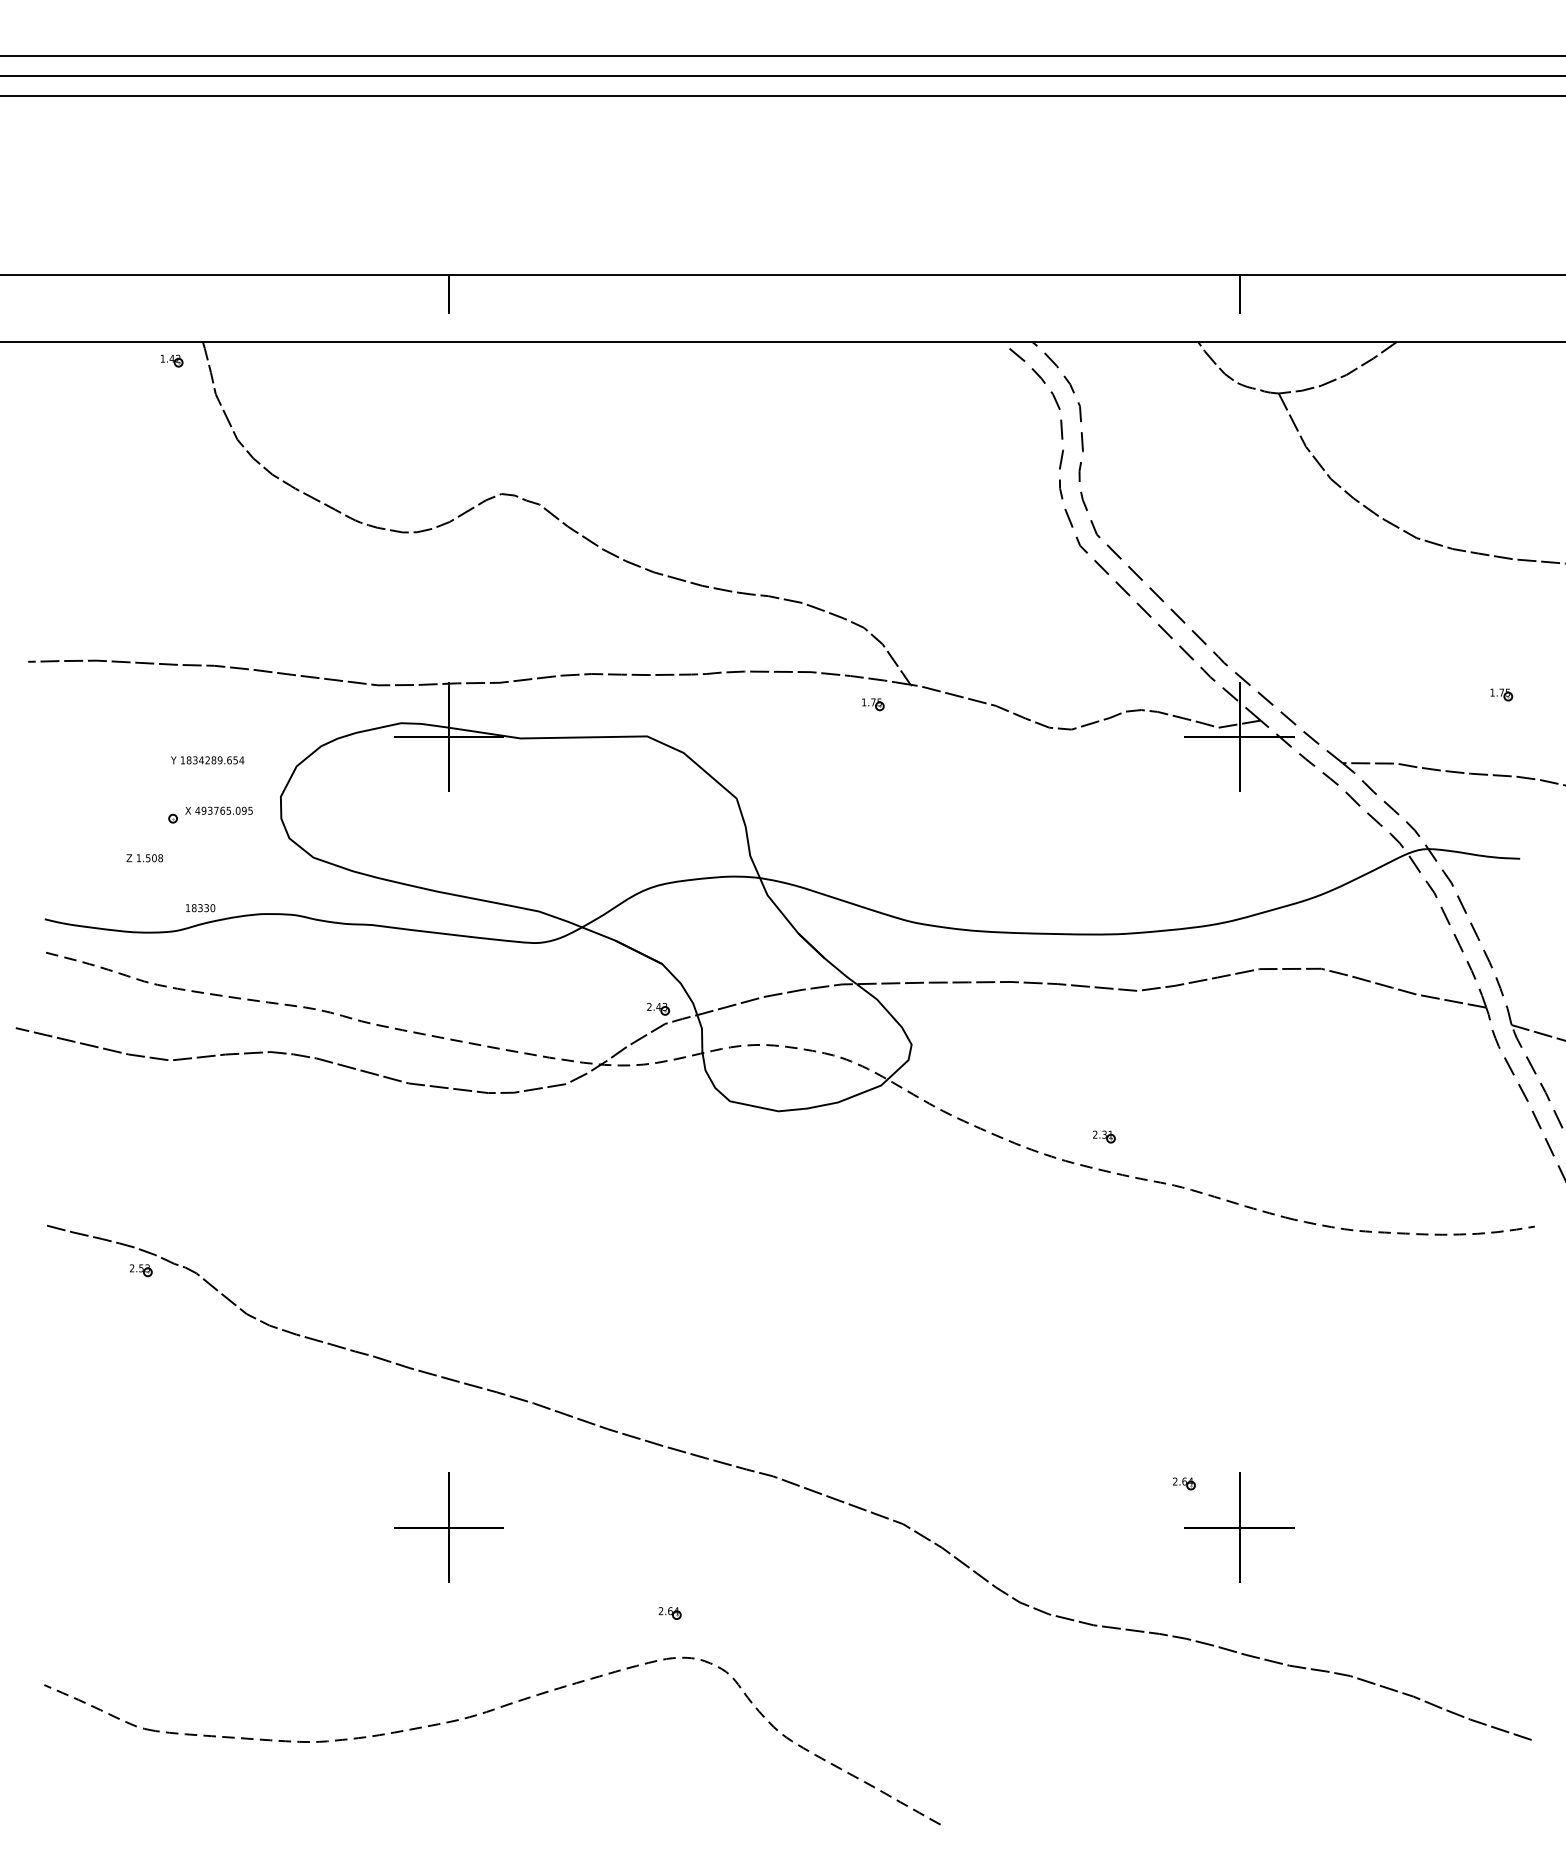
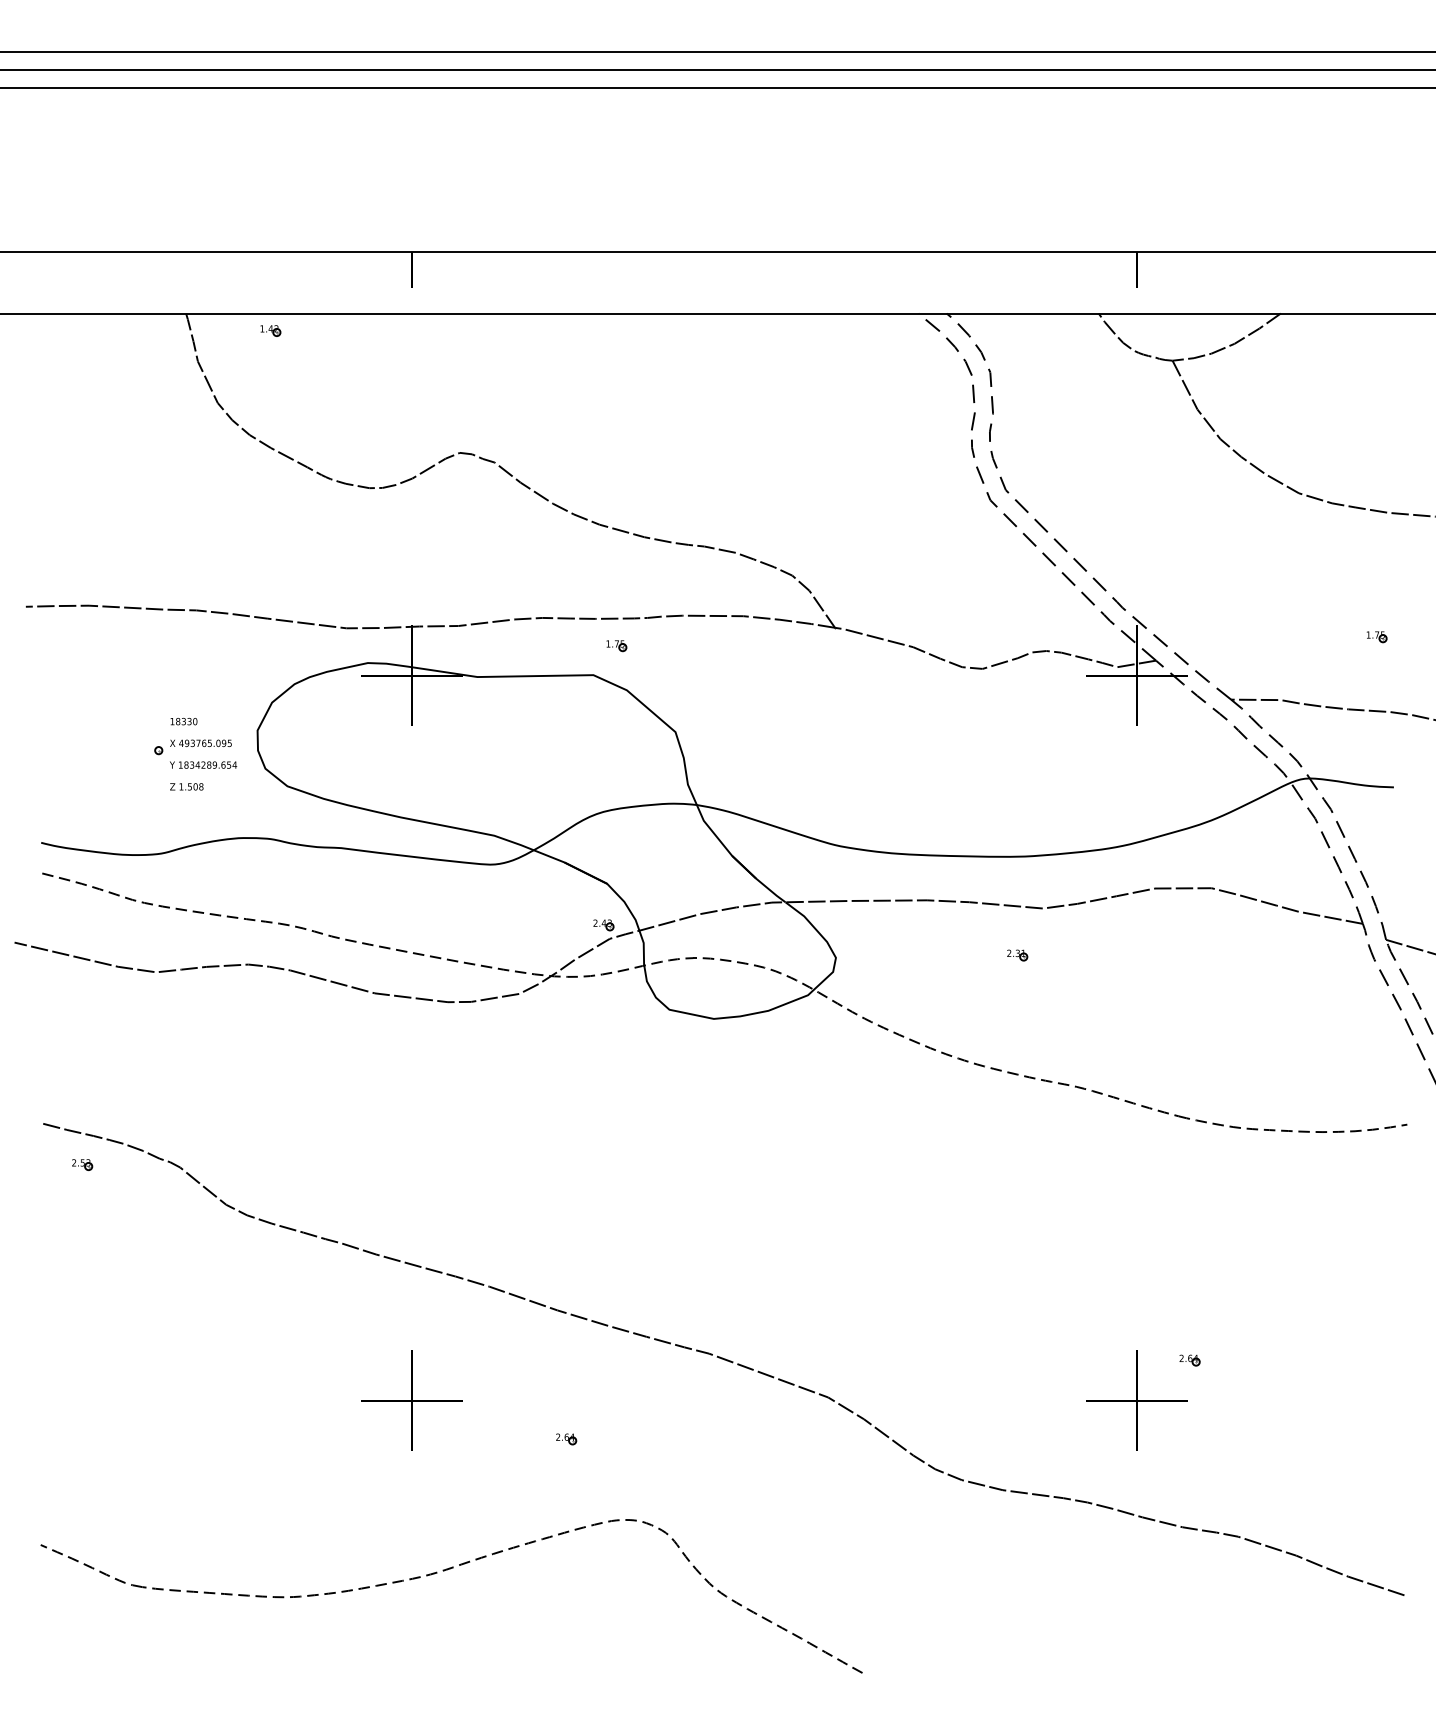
part: (171, 360) -> (270, 330), moved
part: (872, 705) -> (616, 646), moved
text: (207, 759) -> (203, 764), moved
text: (144, 857) -> (186, 786), moved
text: (200, 908) -> (183, 721), moved
part: (1104, 1137) -> (1017, 955), moved
part: (141, 1270) -> (82, 1164), moved
part: (1183, 1483) -> (1189, 1360), moved
part: (670, 1613) -> (566, 1439), moved

